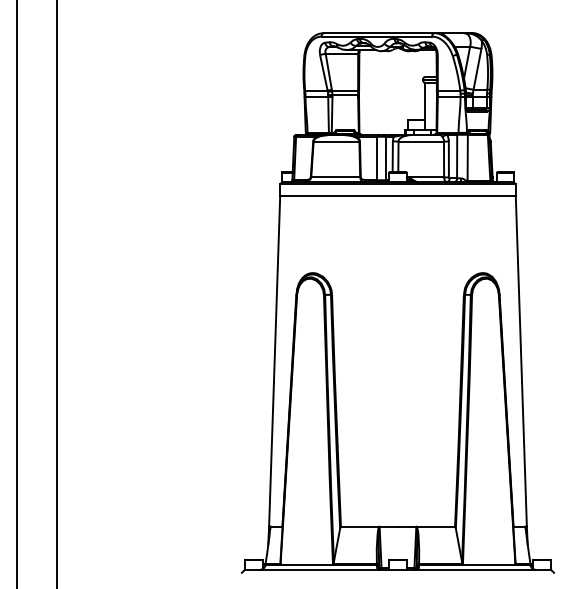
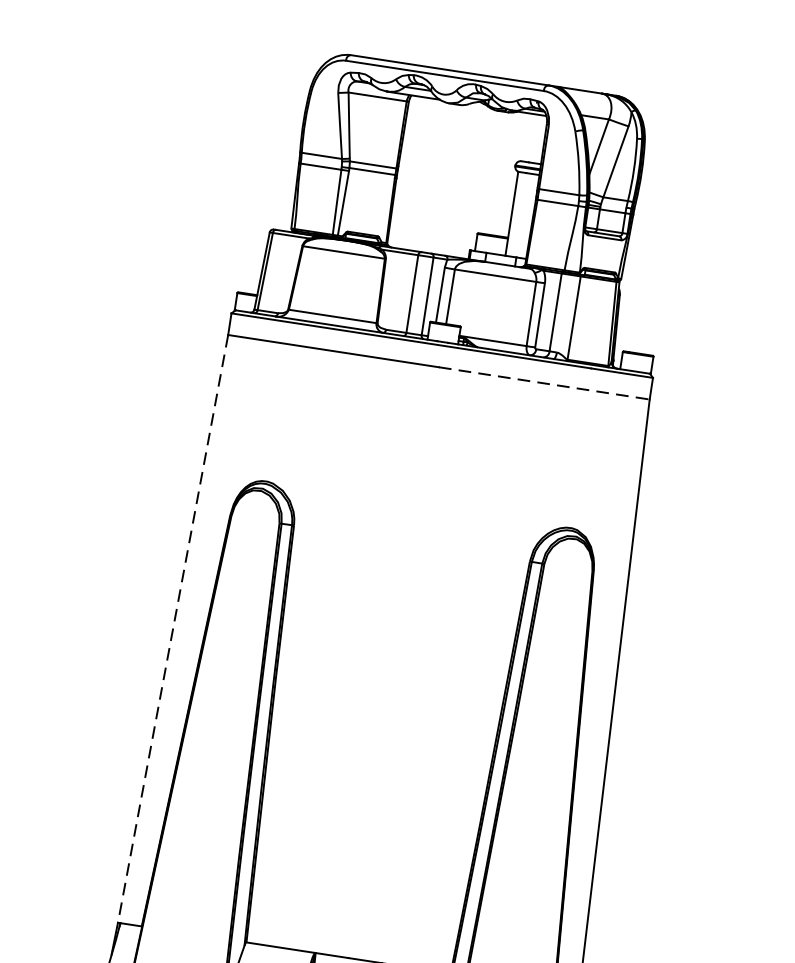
line: (456, 196) -> (543, 383), solid -> dashed
line: (274, 361) -> (172, 629), solid -> dashed

